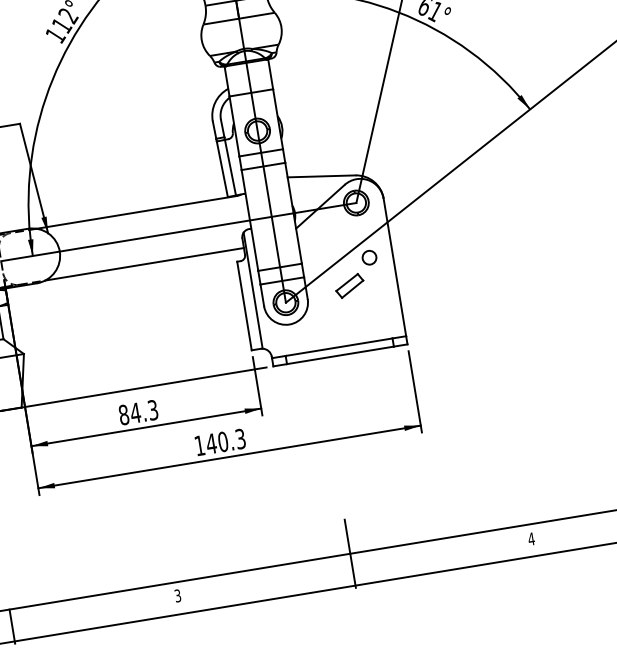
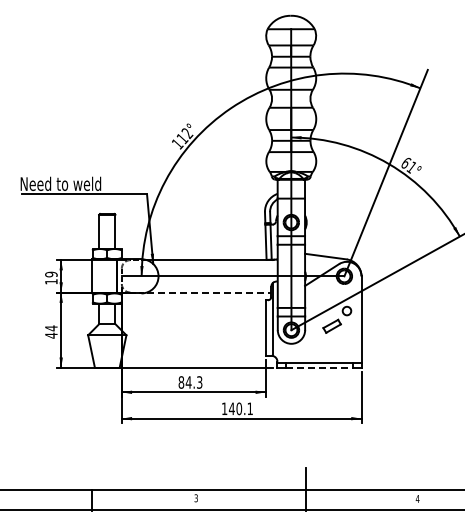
line: (145, 264) -> (209, 292), solid -> dashed
line: (340, 354) -> (319, 367), solid -> dashed
text: (239, 438) -> (249, 408), 140.3 -> 140.1

